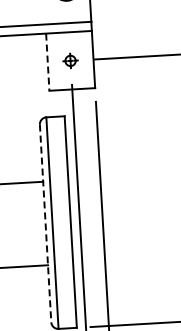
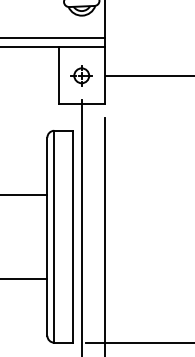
part: (70, 60) -> (81, 75), size x1.43
line: (47, 61) -> (58, 75), dashed -> solid
line: (45, 224) -> (47, 237), dashed -> solid

